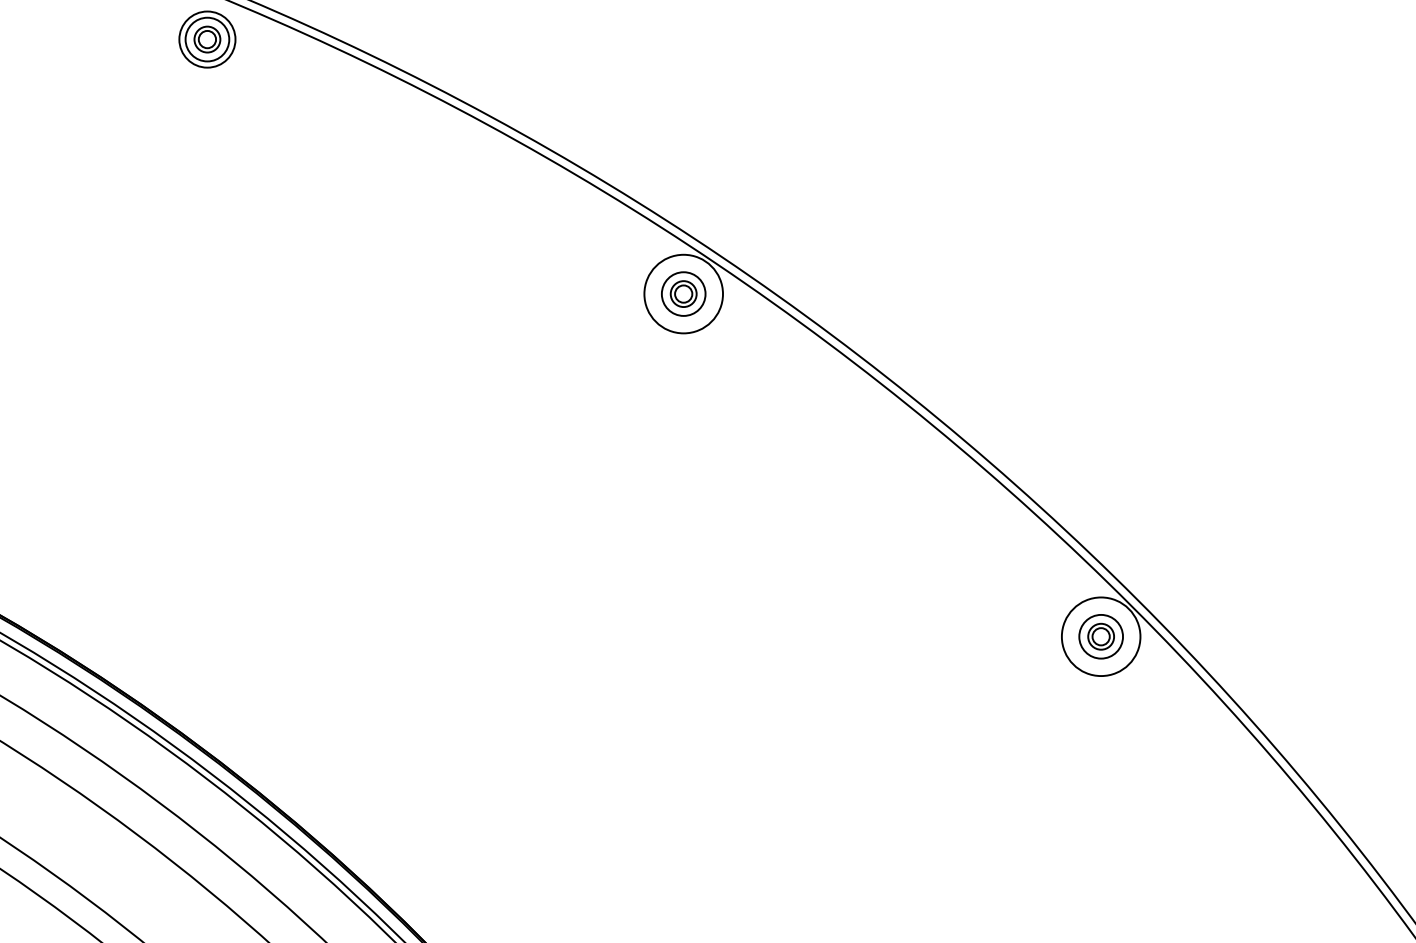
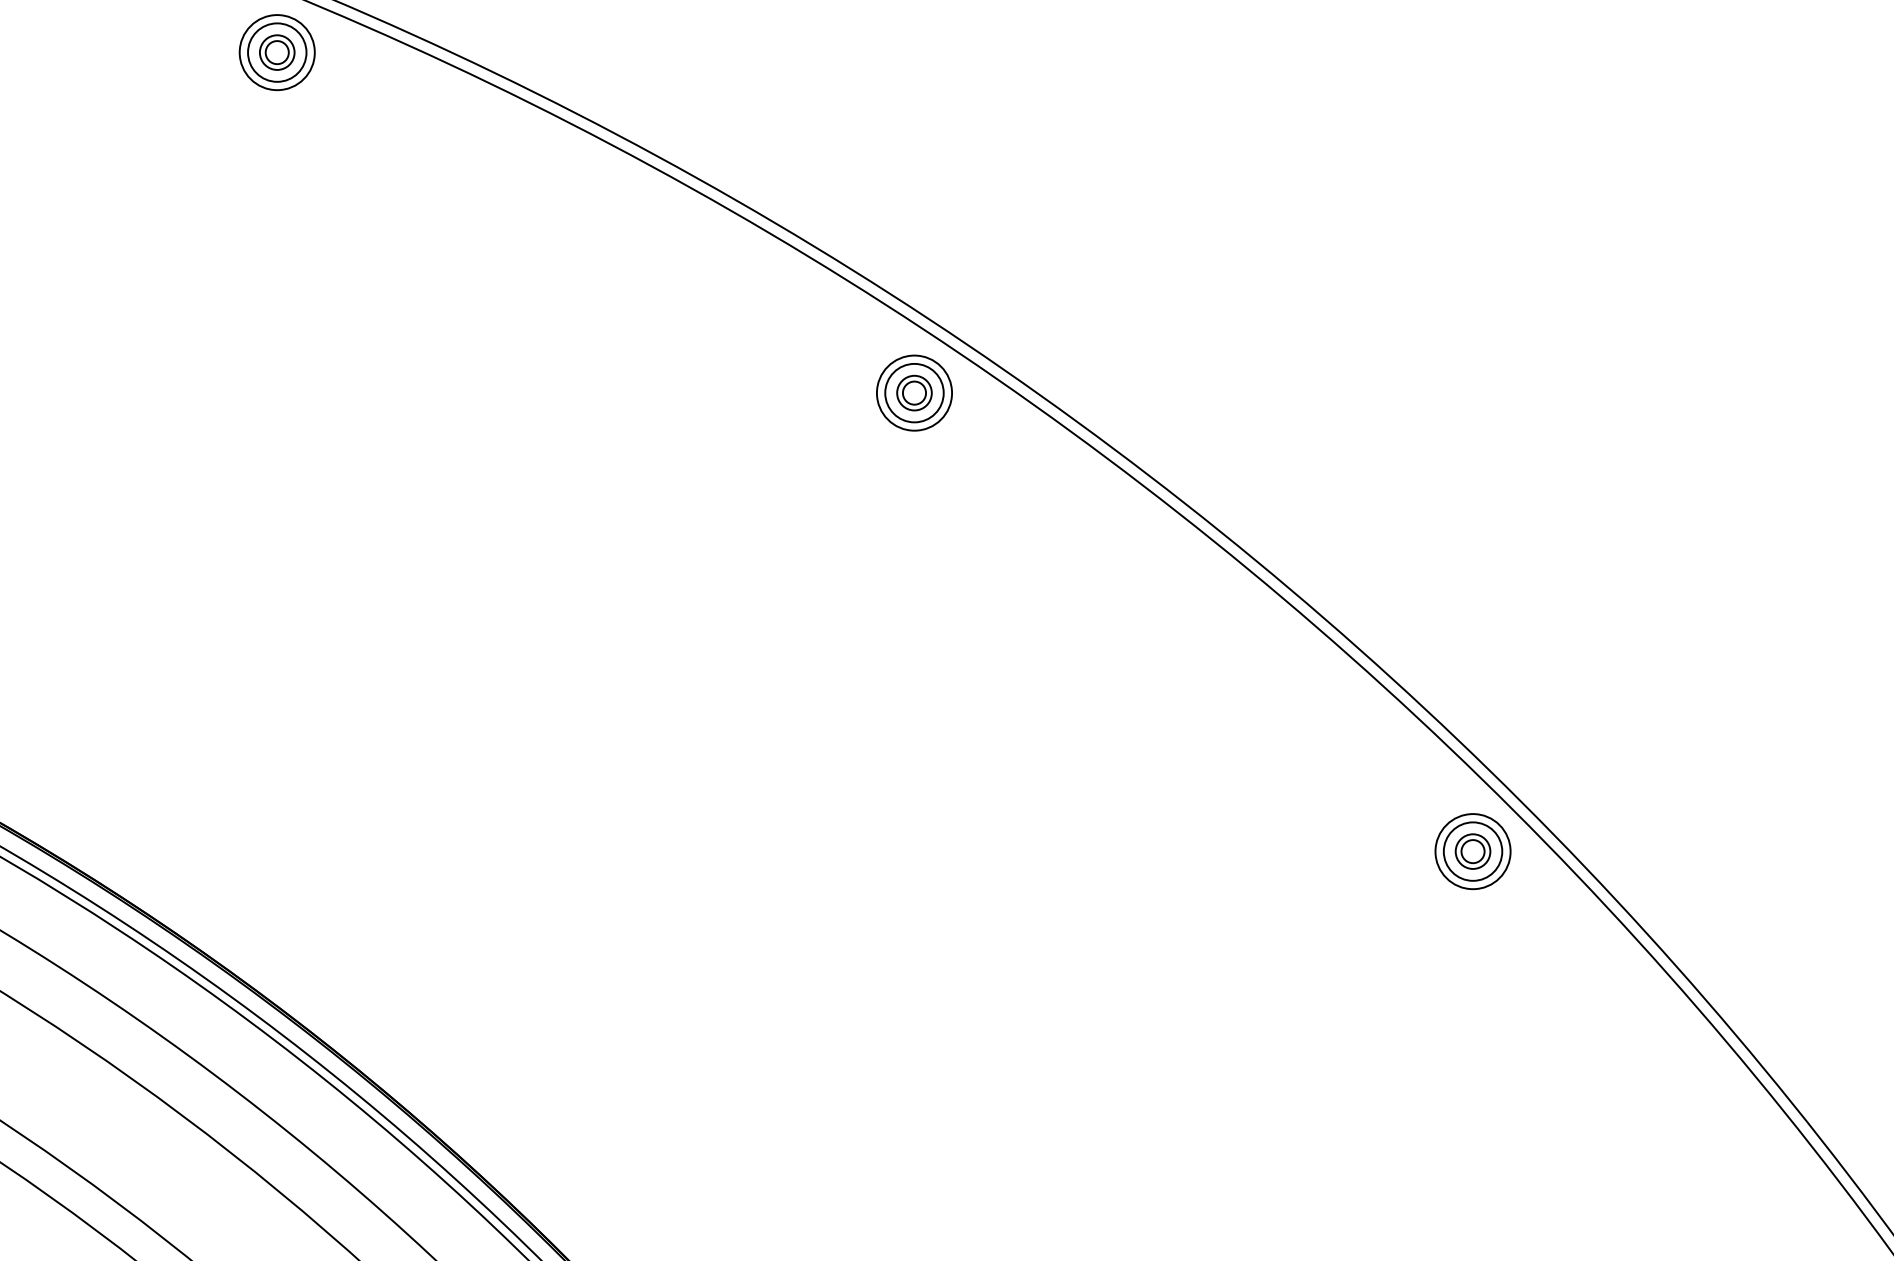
circle: (683, 293) -> (914, 392), size x0.71
circle: (1100, 636) -> (1472, 851), size x0.71

